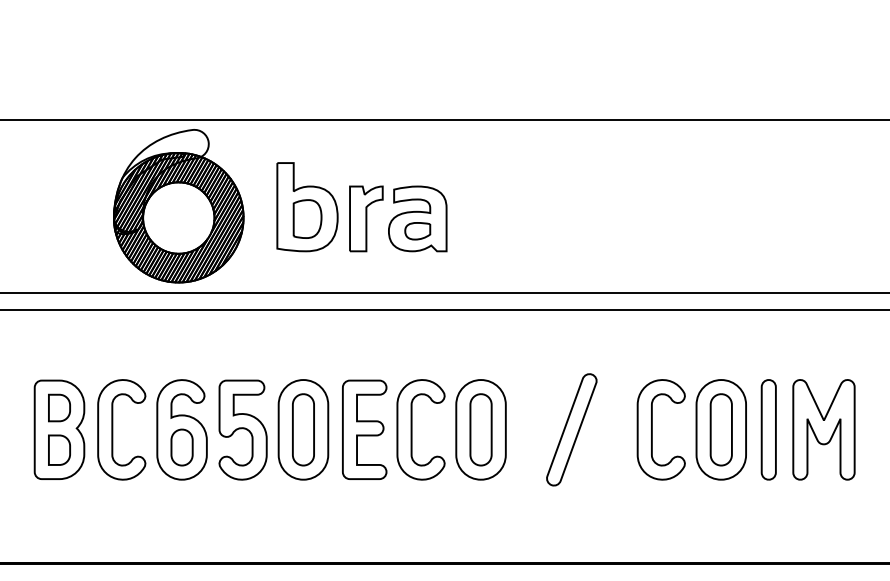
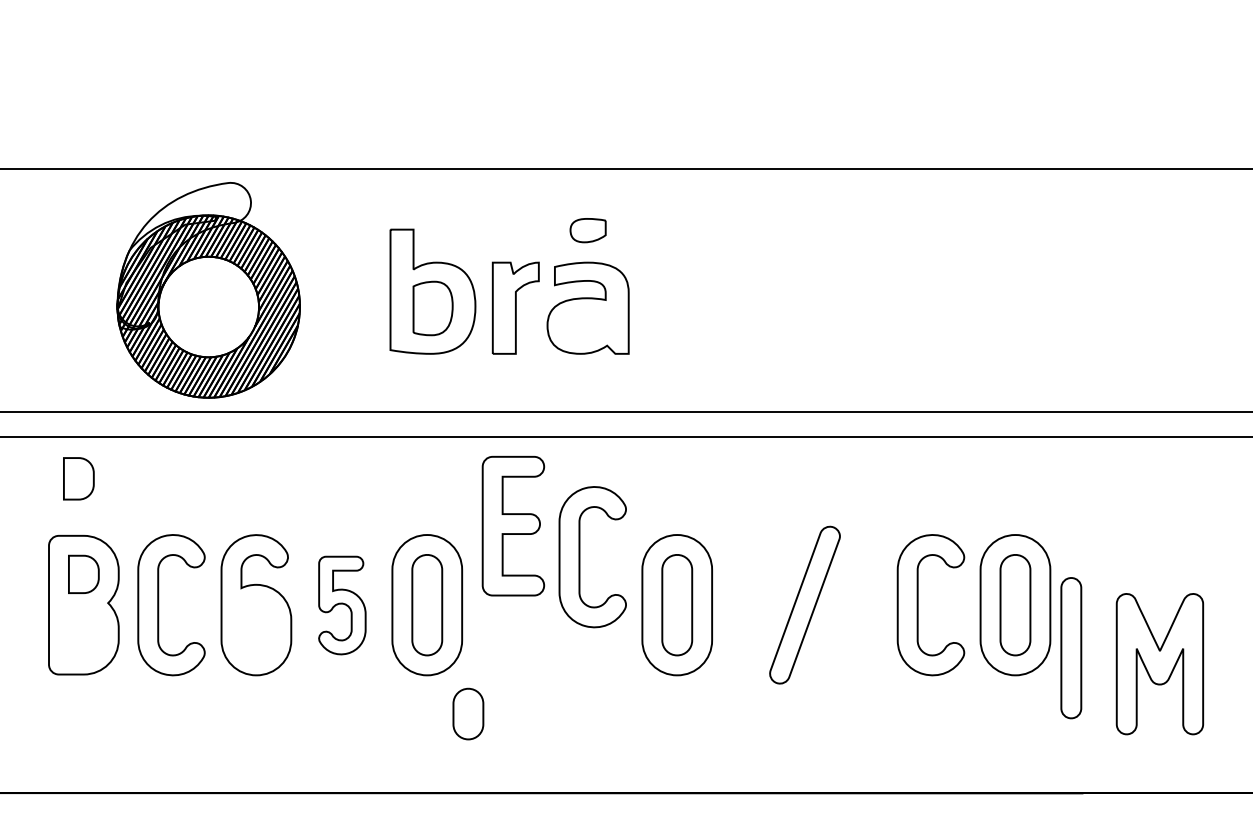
part: (178, 206) -> (208, 290), moved
part: (417, 231) -> (587, 230), moved
part: (364, 429) -> (513, 525), moved
part: (243, 430) -> (342, 605), size x0.7
part: (412, 430) -> (580, 557), moved
part: (768, 430) -> (1071, 648), moved
part: (823, 430) -> (1159, 664), moved
part: (182, 447) -> (468, 713), moved
part: (59, 449) -> (78, 478), moved

